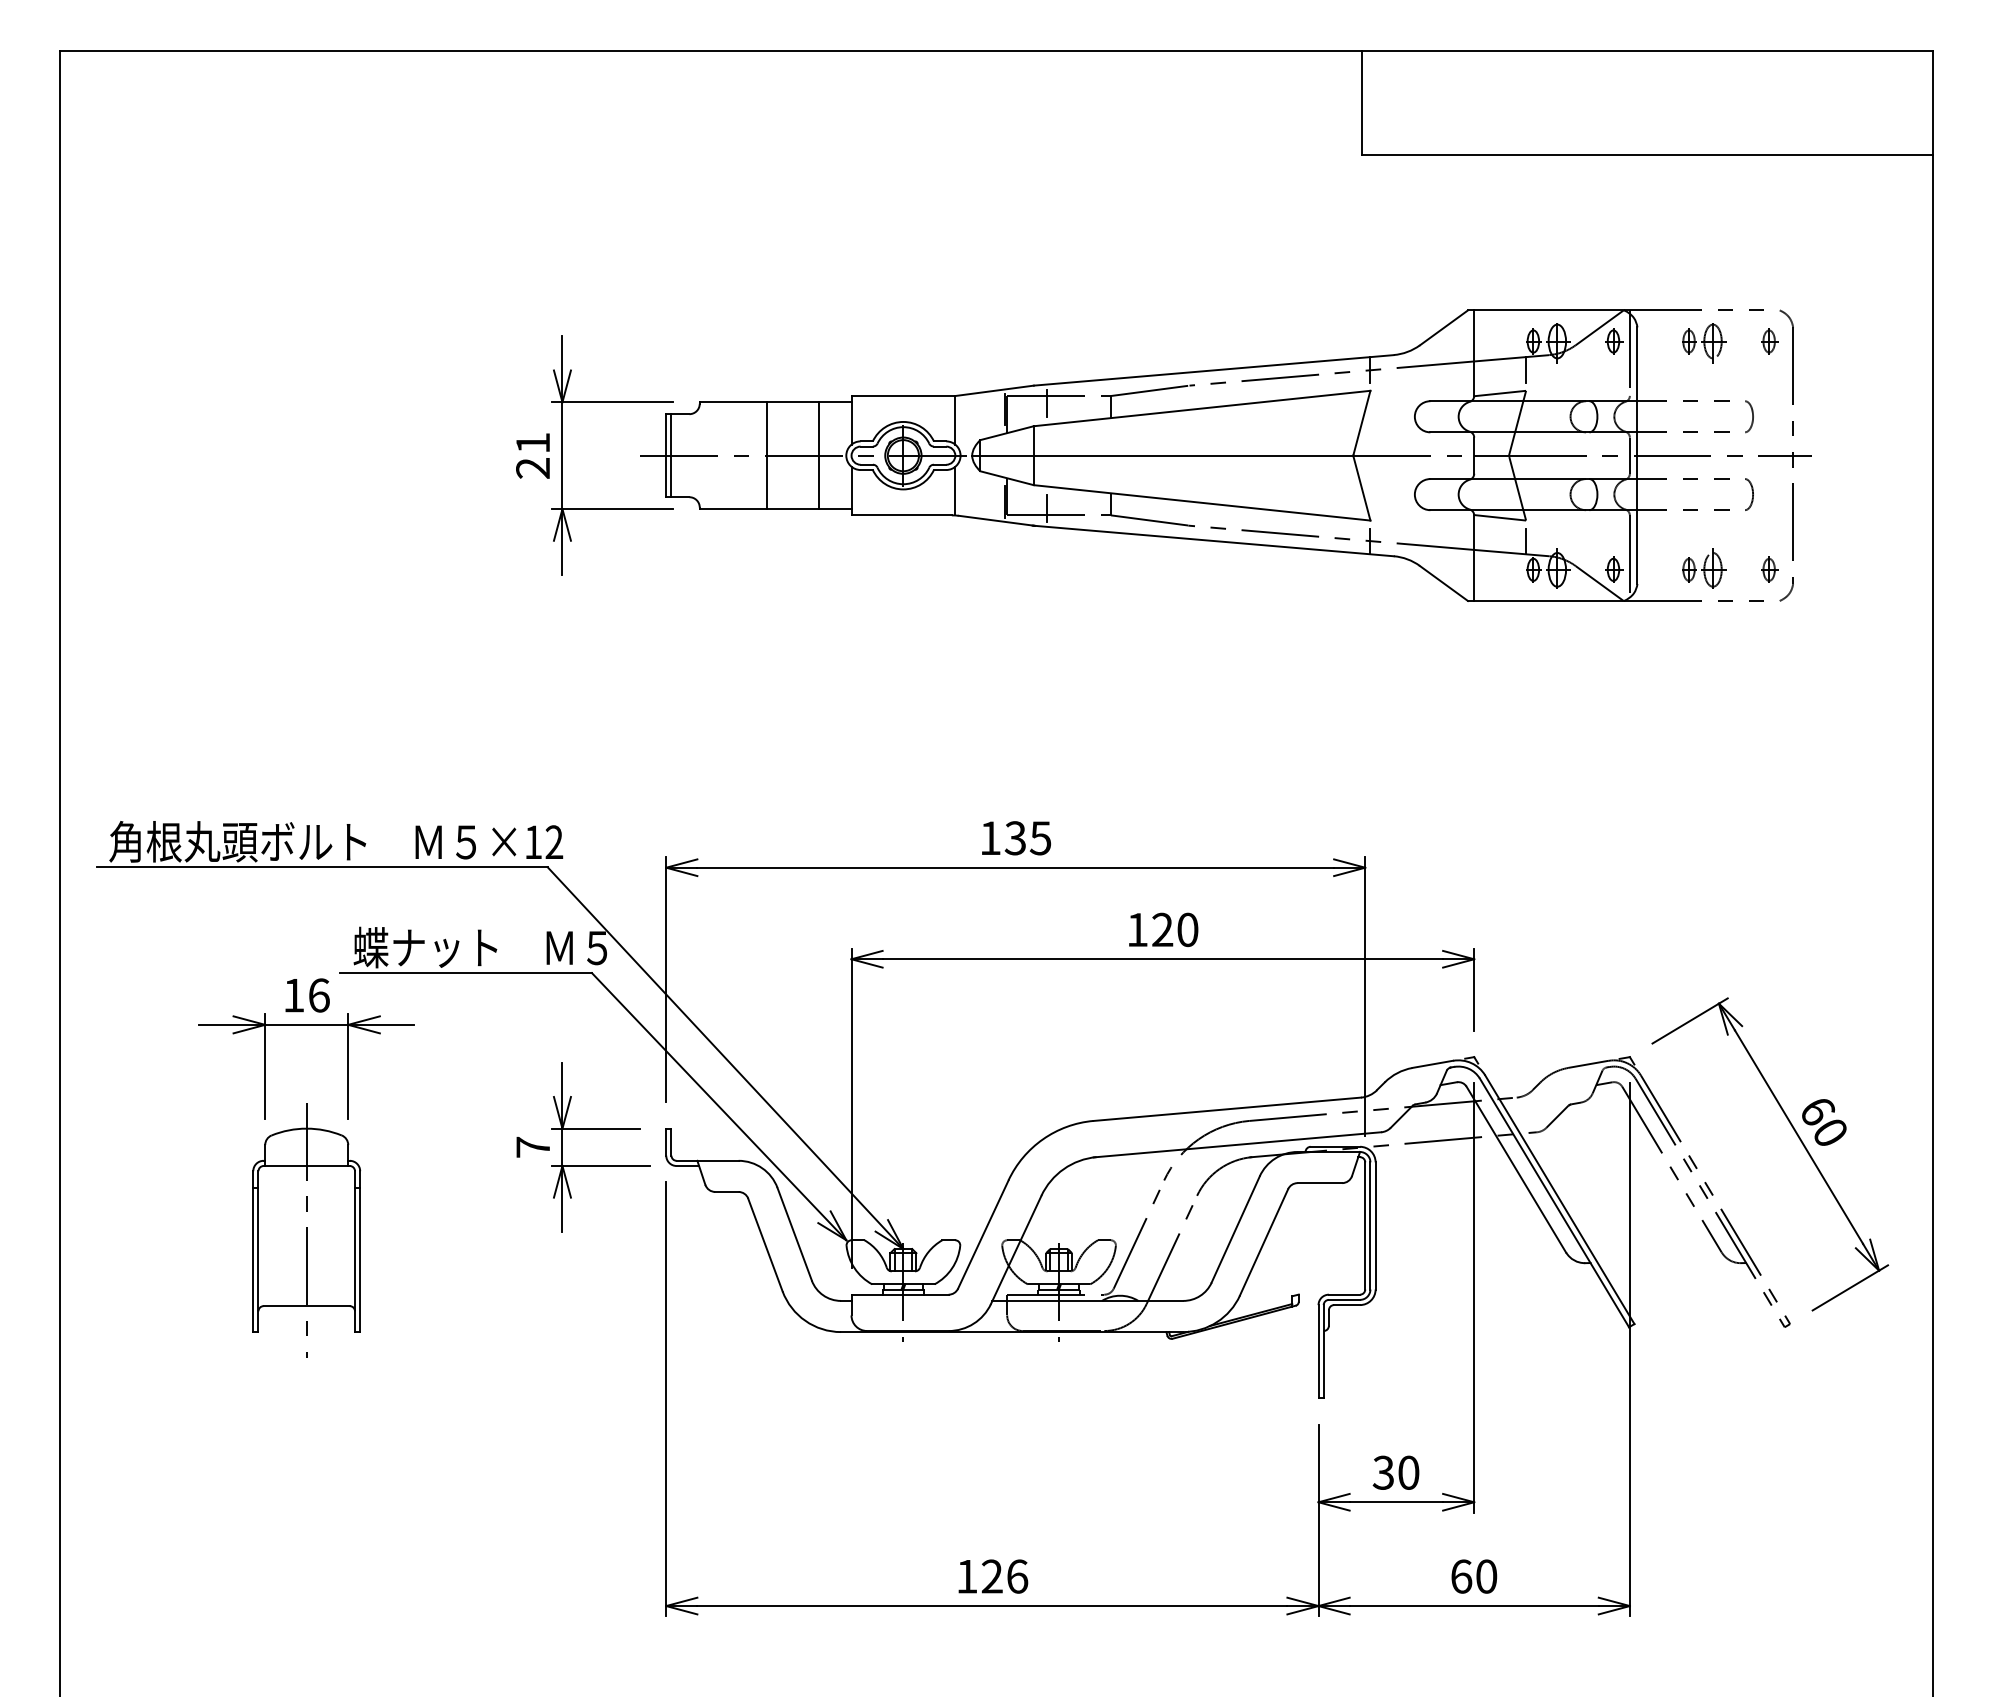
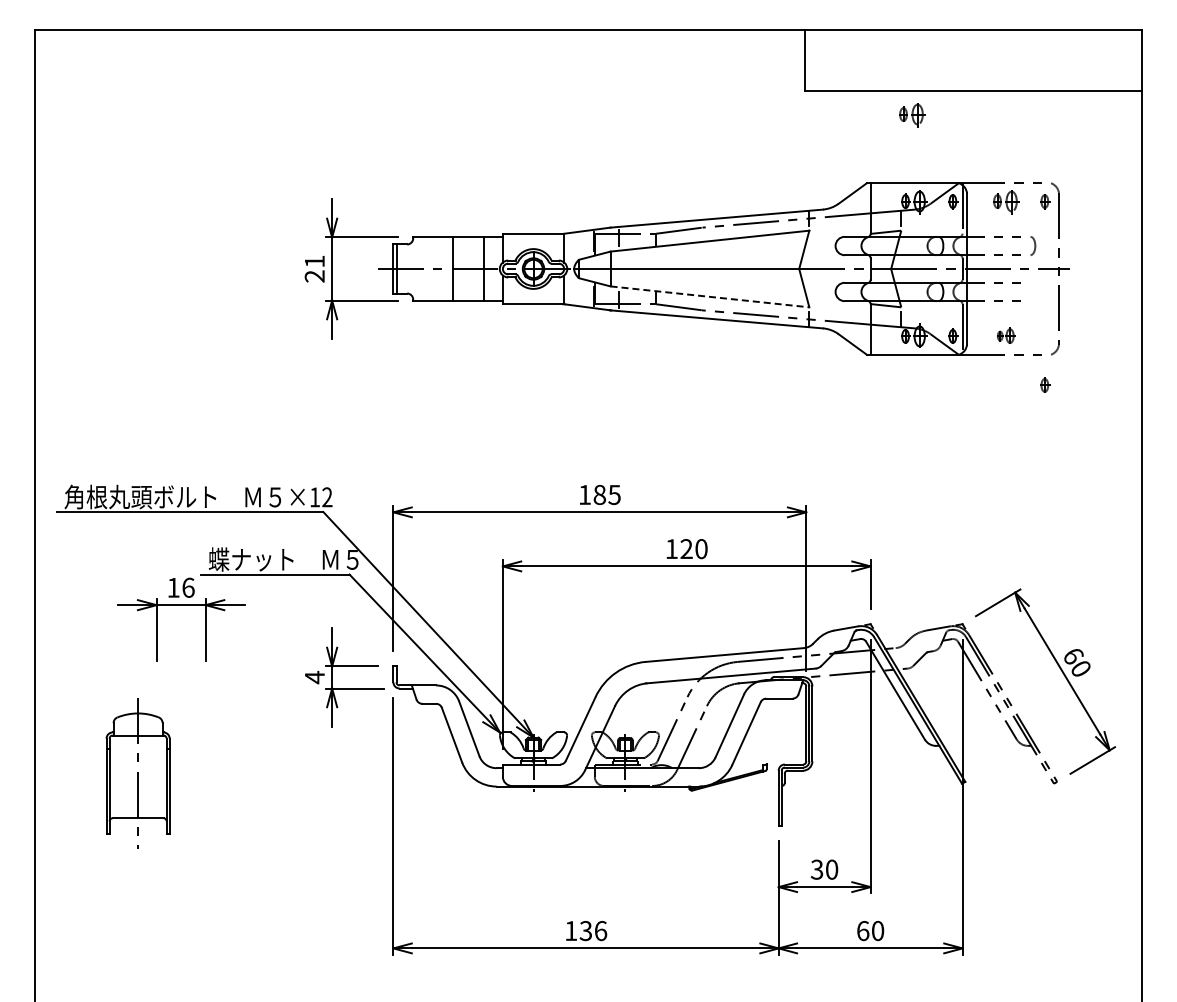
part: (1545, 195) -> (912, 115), added
curve: (1751, 493) -> (1034, 291), removed
line: (1201, 502) -> (709, 296), solid -> dashed
part: (1704, 568) -> (1006, 335), size x0.7
part: (1770, 568) -> (1045, 384), moved
text: (1015, 837) -> (599, 494), 135 -> 185
text: (532, 1147) -> (314, 677), 7 -> 4
part: (305, 1230) -> (137, 773), moved
text: (991, 1577) -> (585, 931), 126 -> 136

